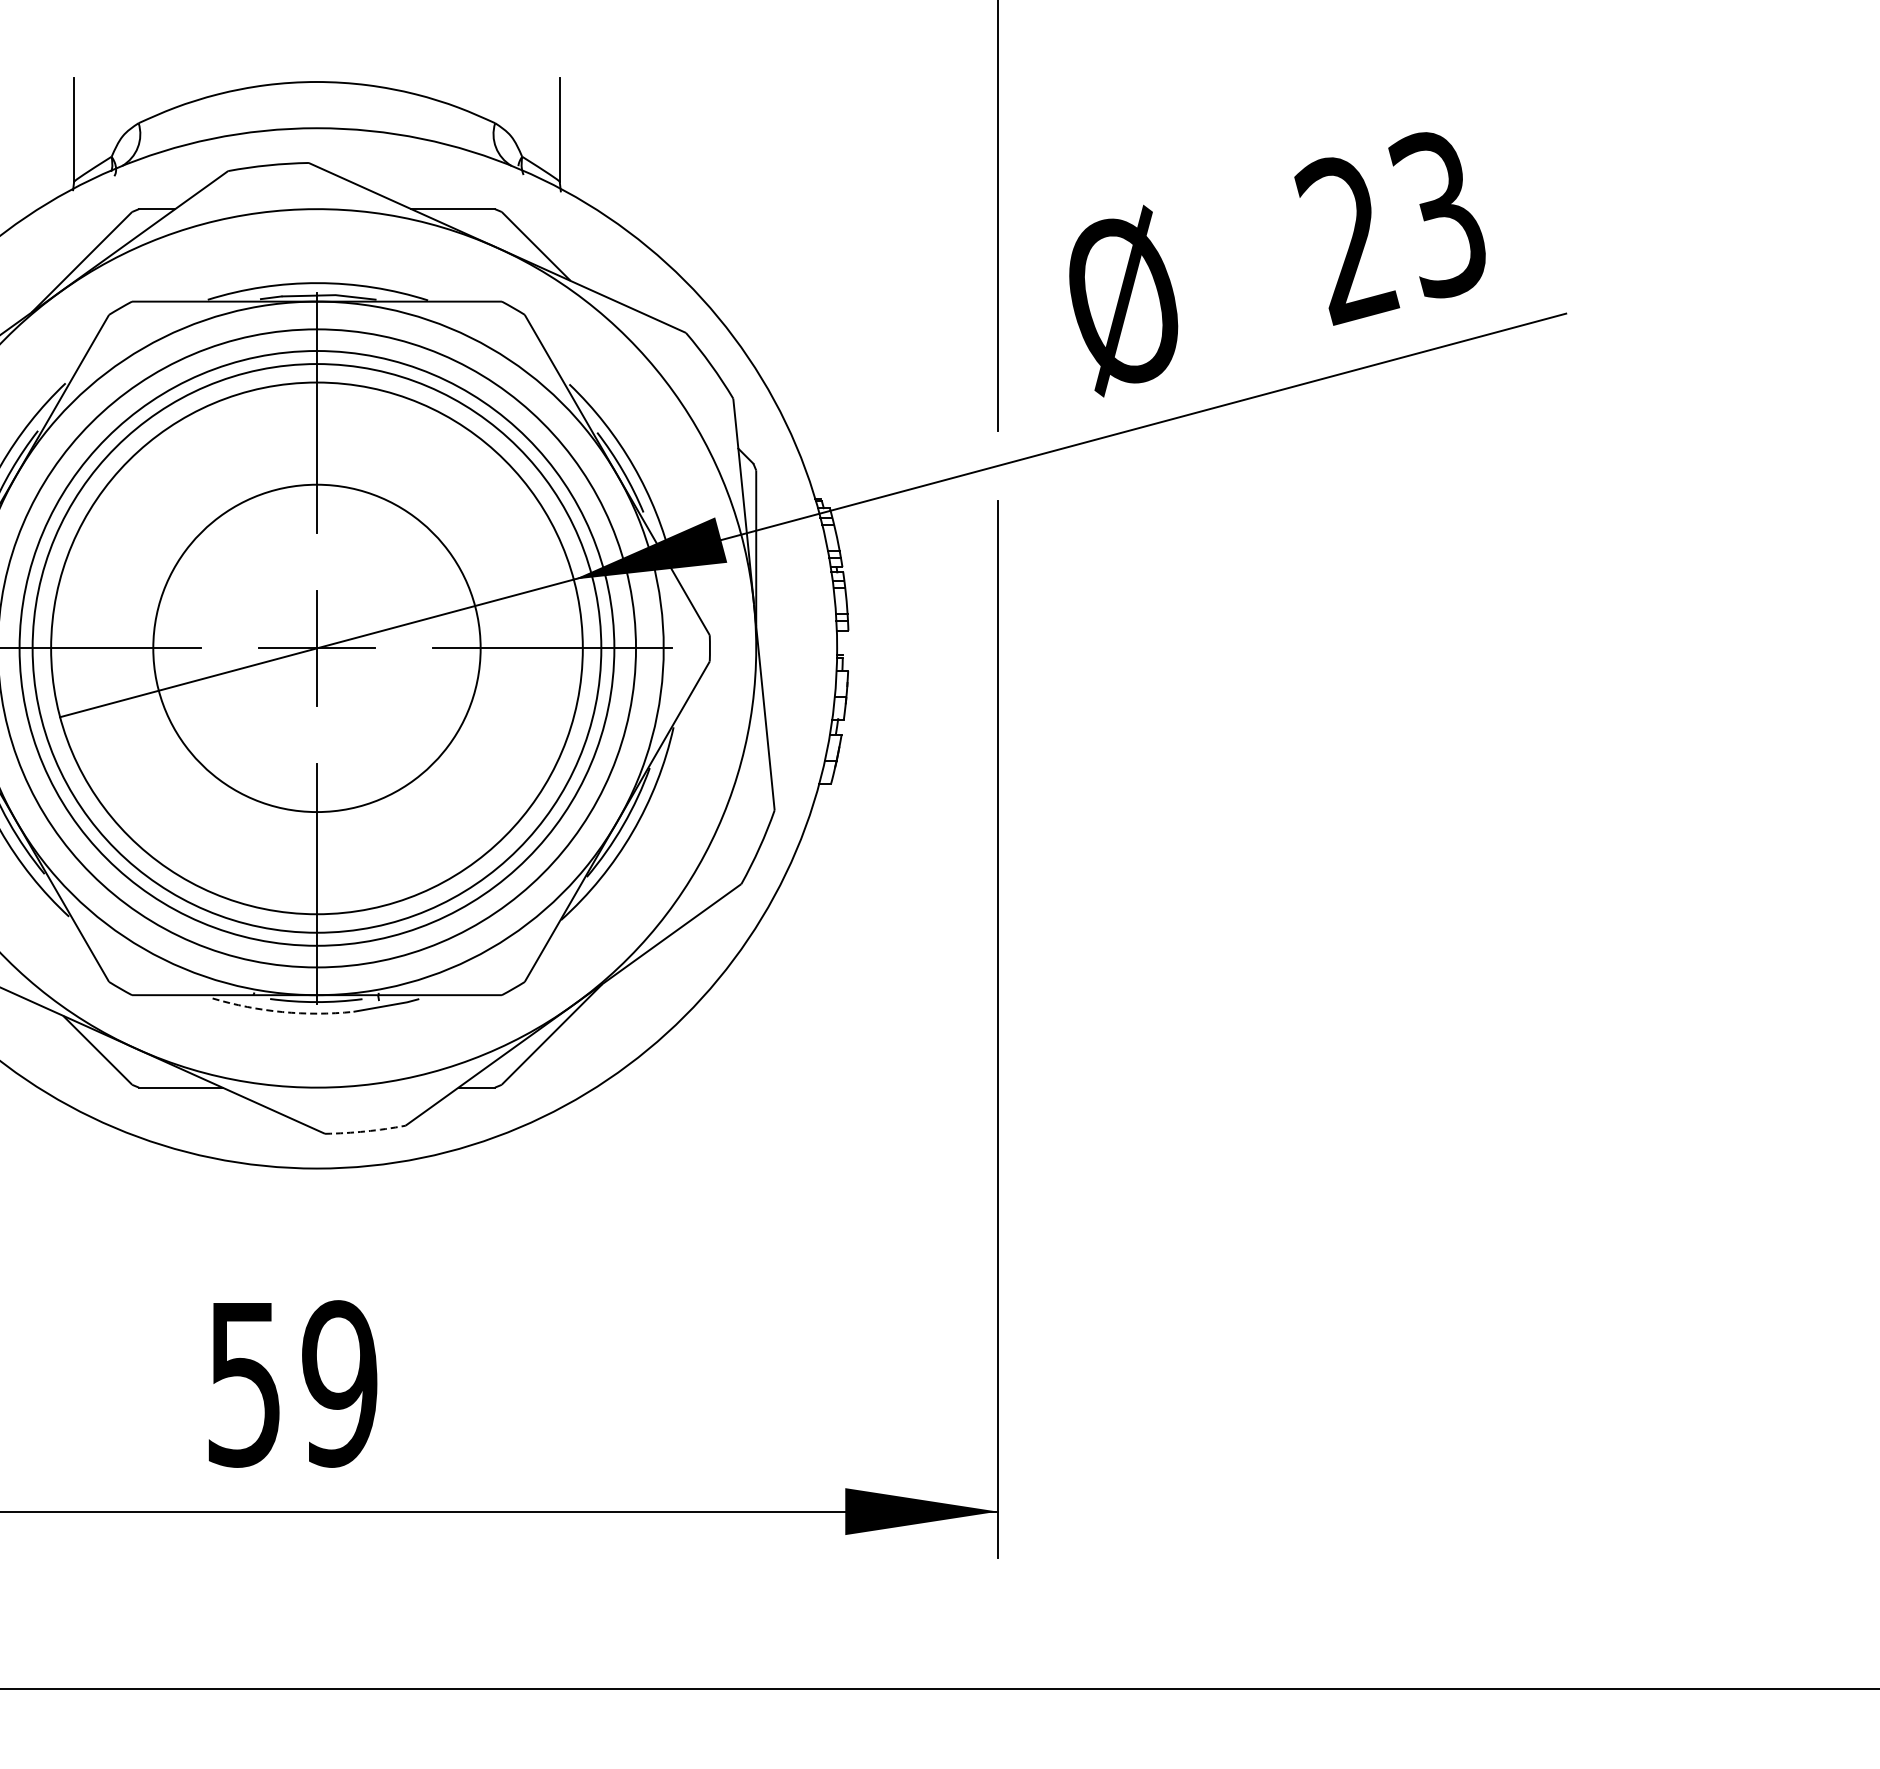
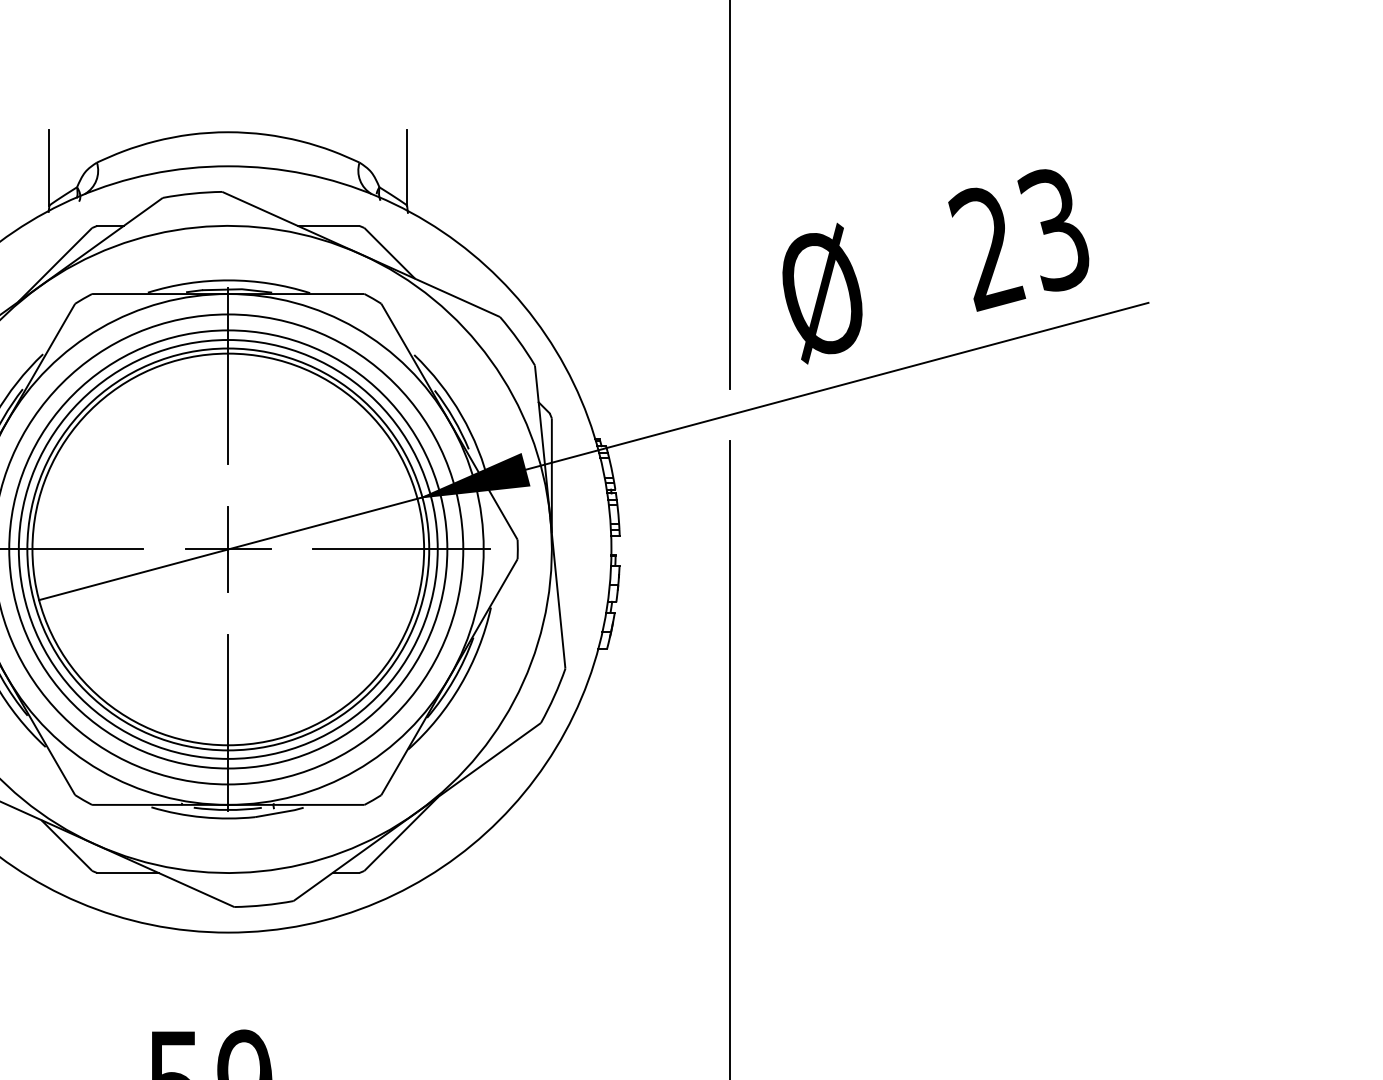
circle: (316, 648) -> (227, 549), size x1.67
arc: (282, 1012) -> (202, 817), dashed -> solid
arc: (365, 1131) -> (264, 905), dashed -> solid

